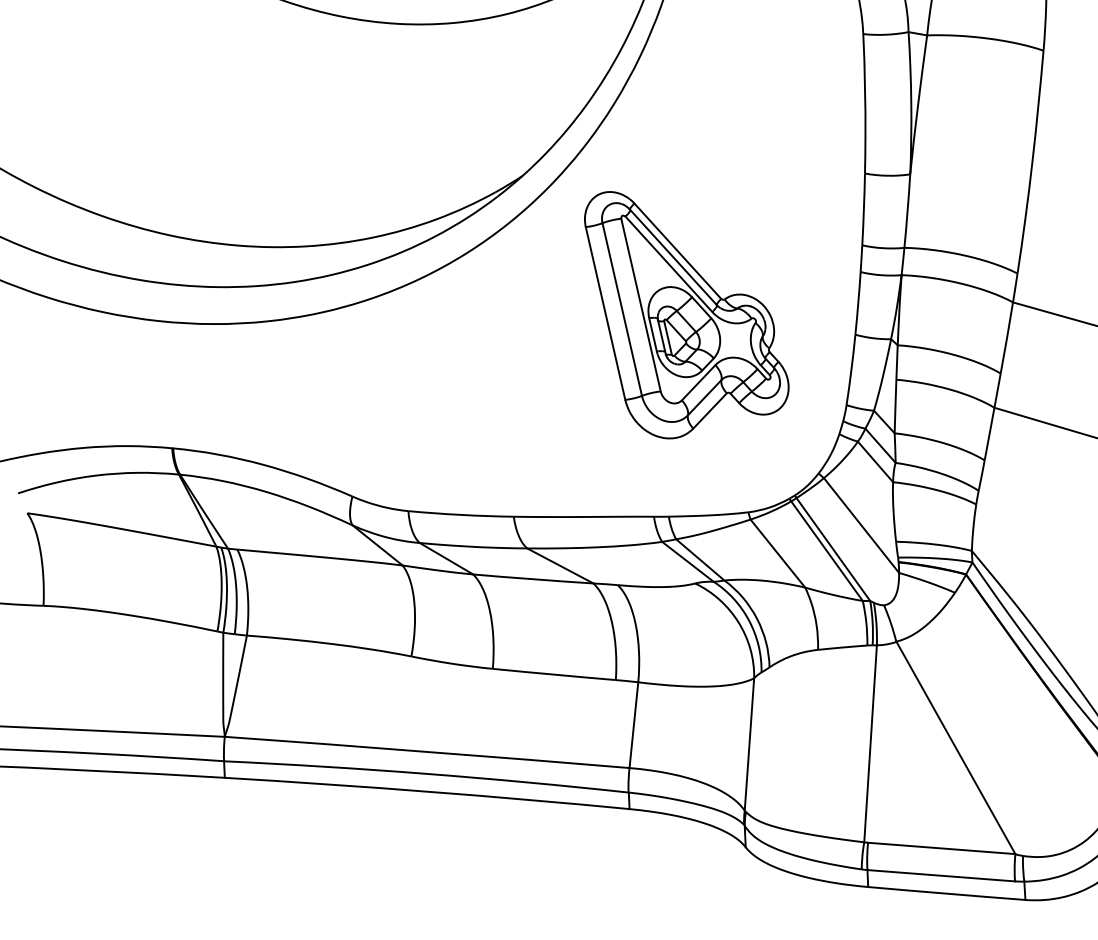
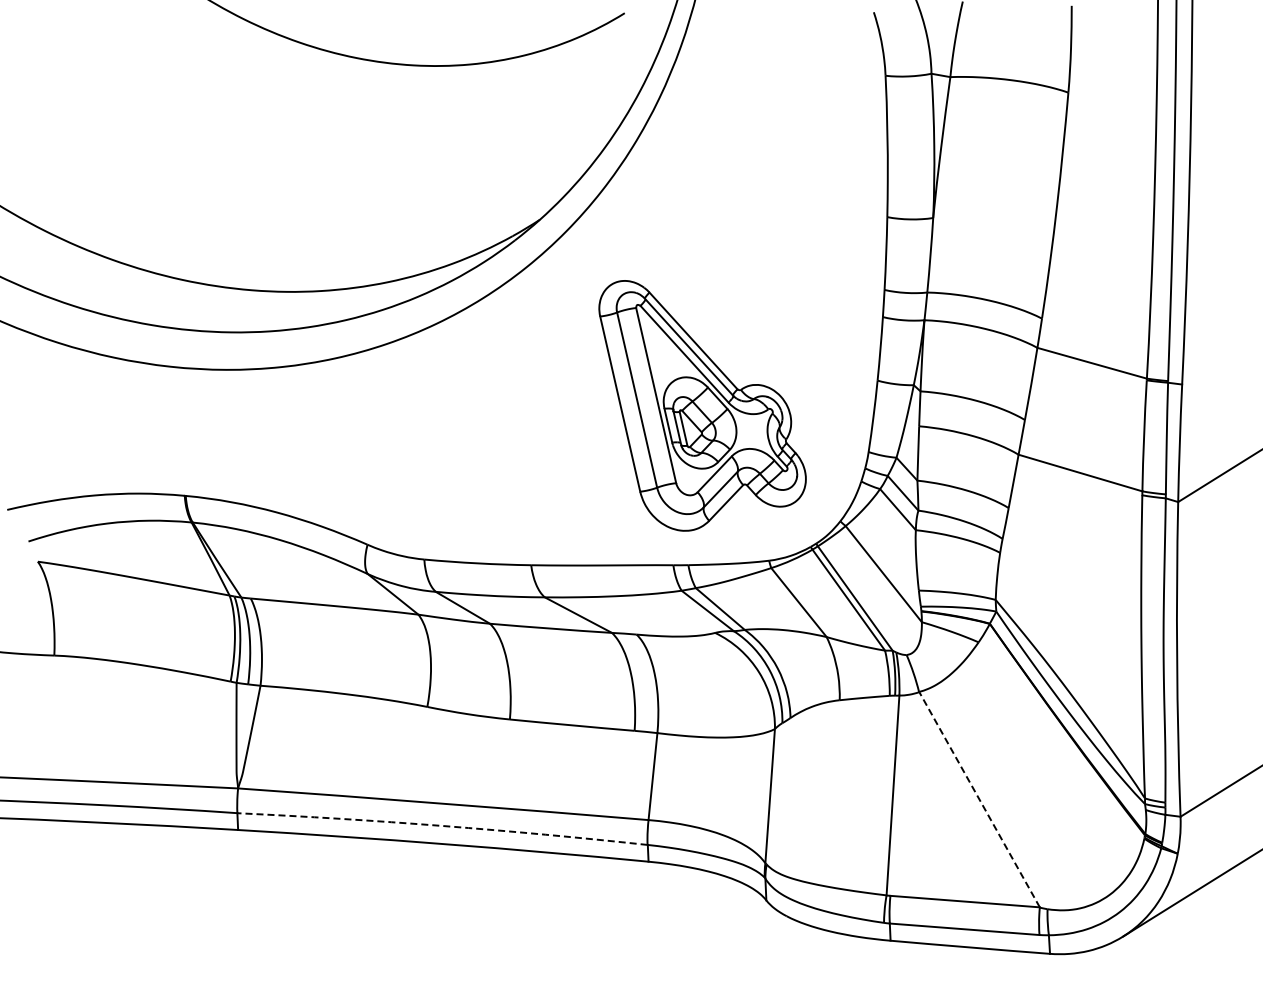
part: (686, 314) -> (702, 405), moved
line: (955, 747) -> (979, 799), solid -> dashed
arc: (426, 773) -> (442, 825), solid -> dashed

